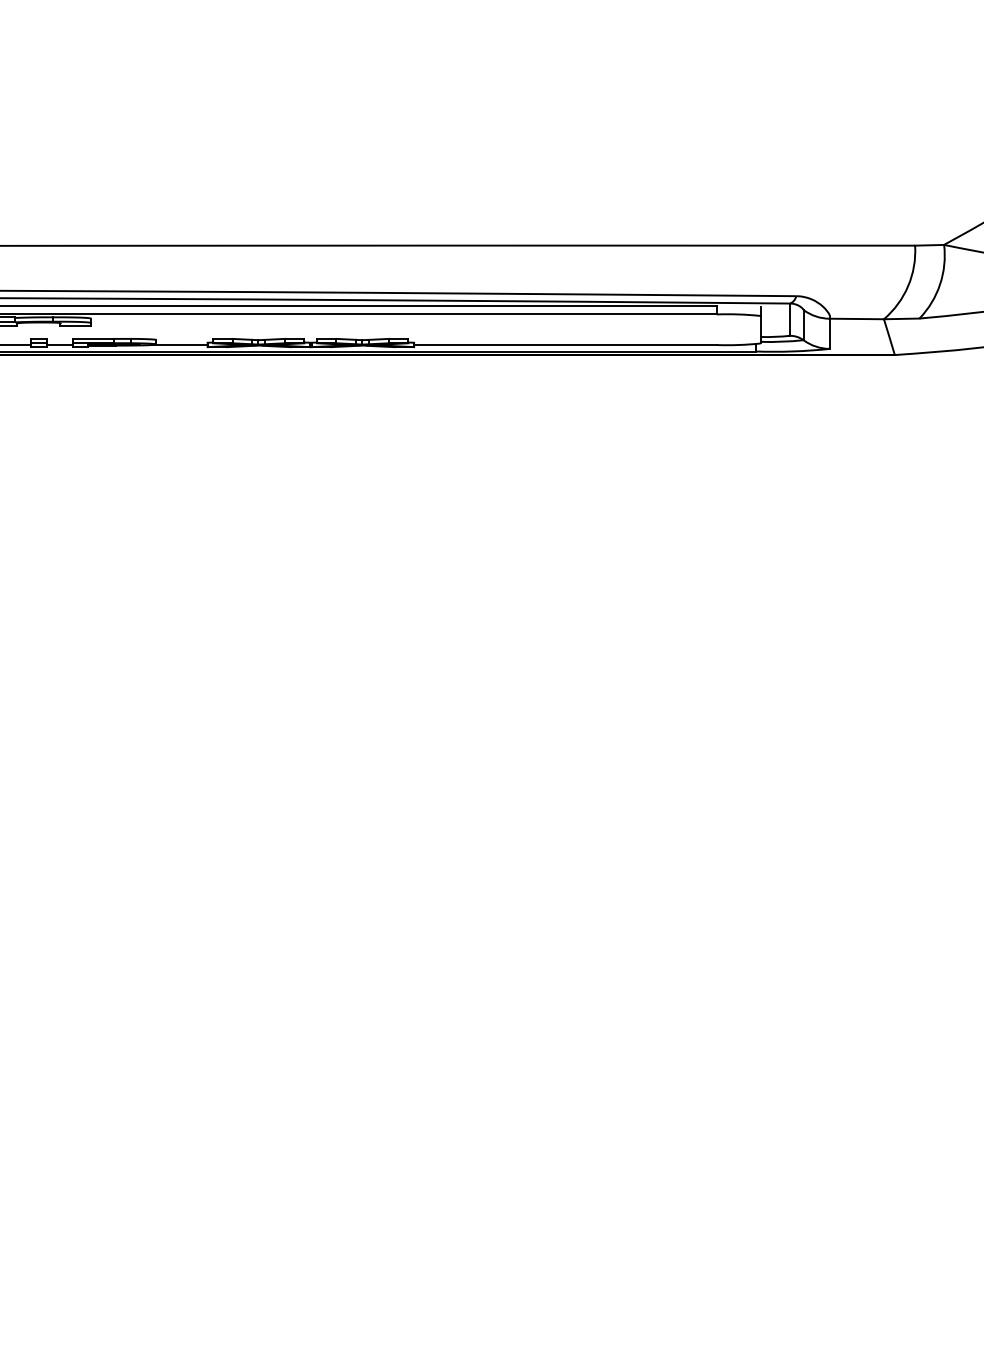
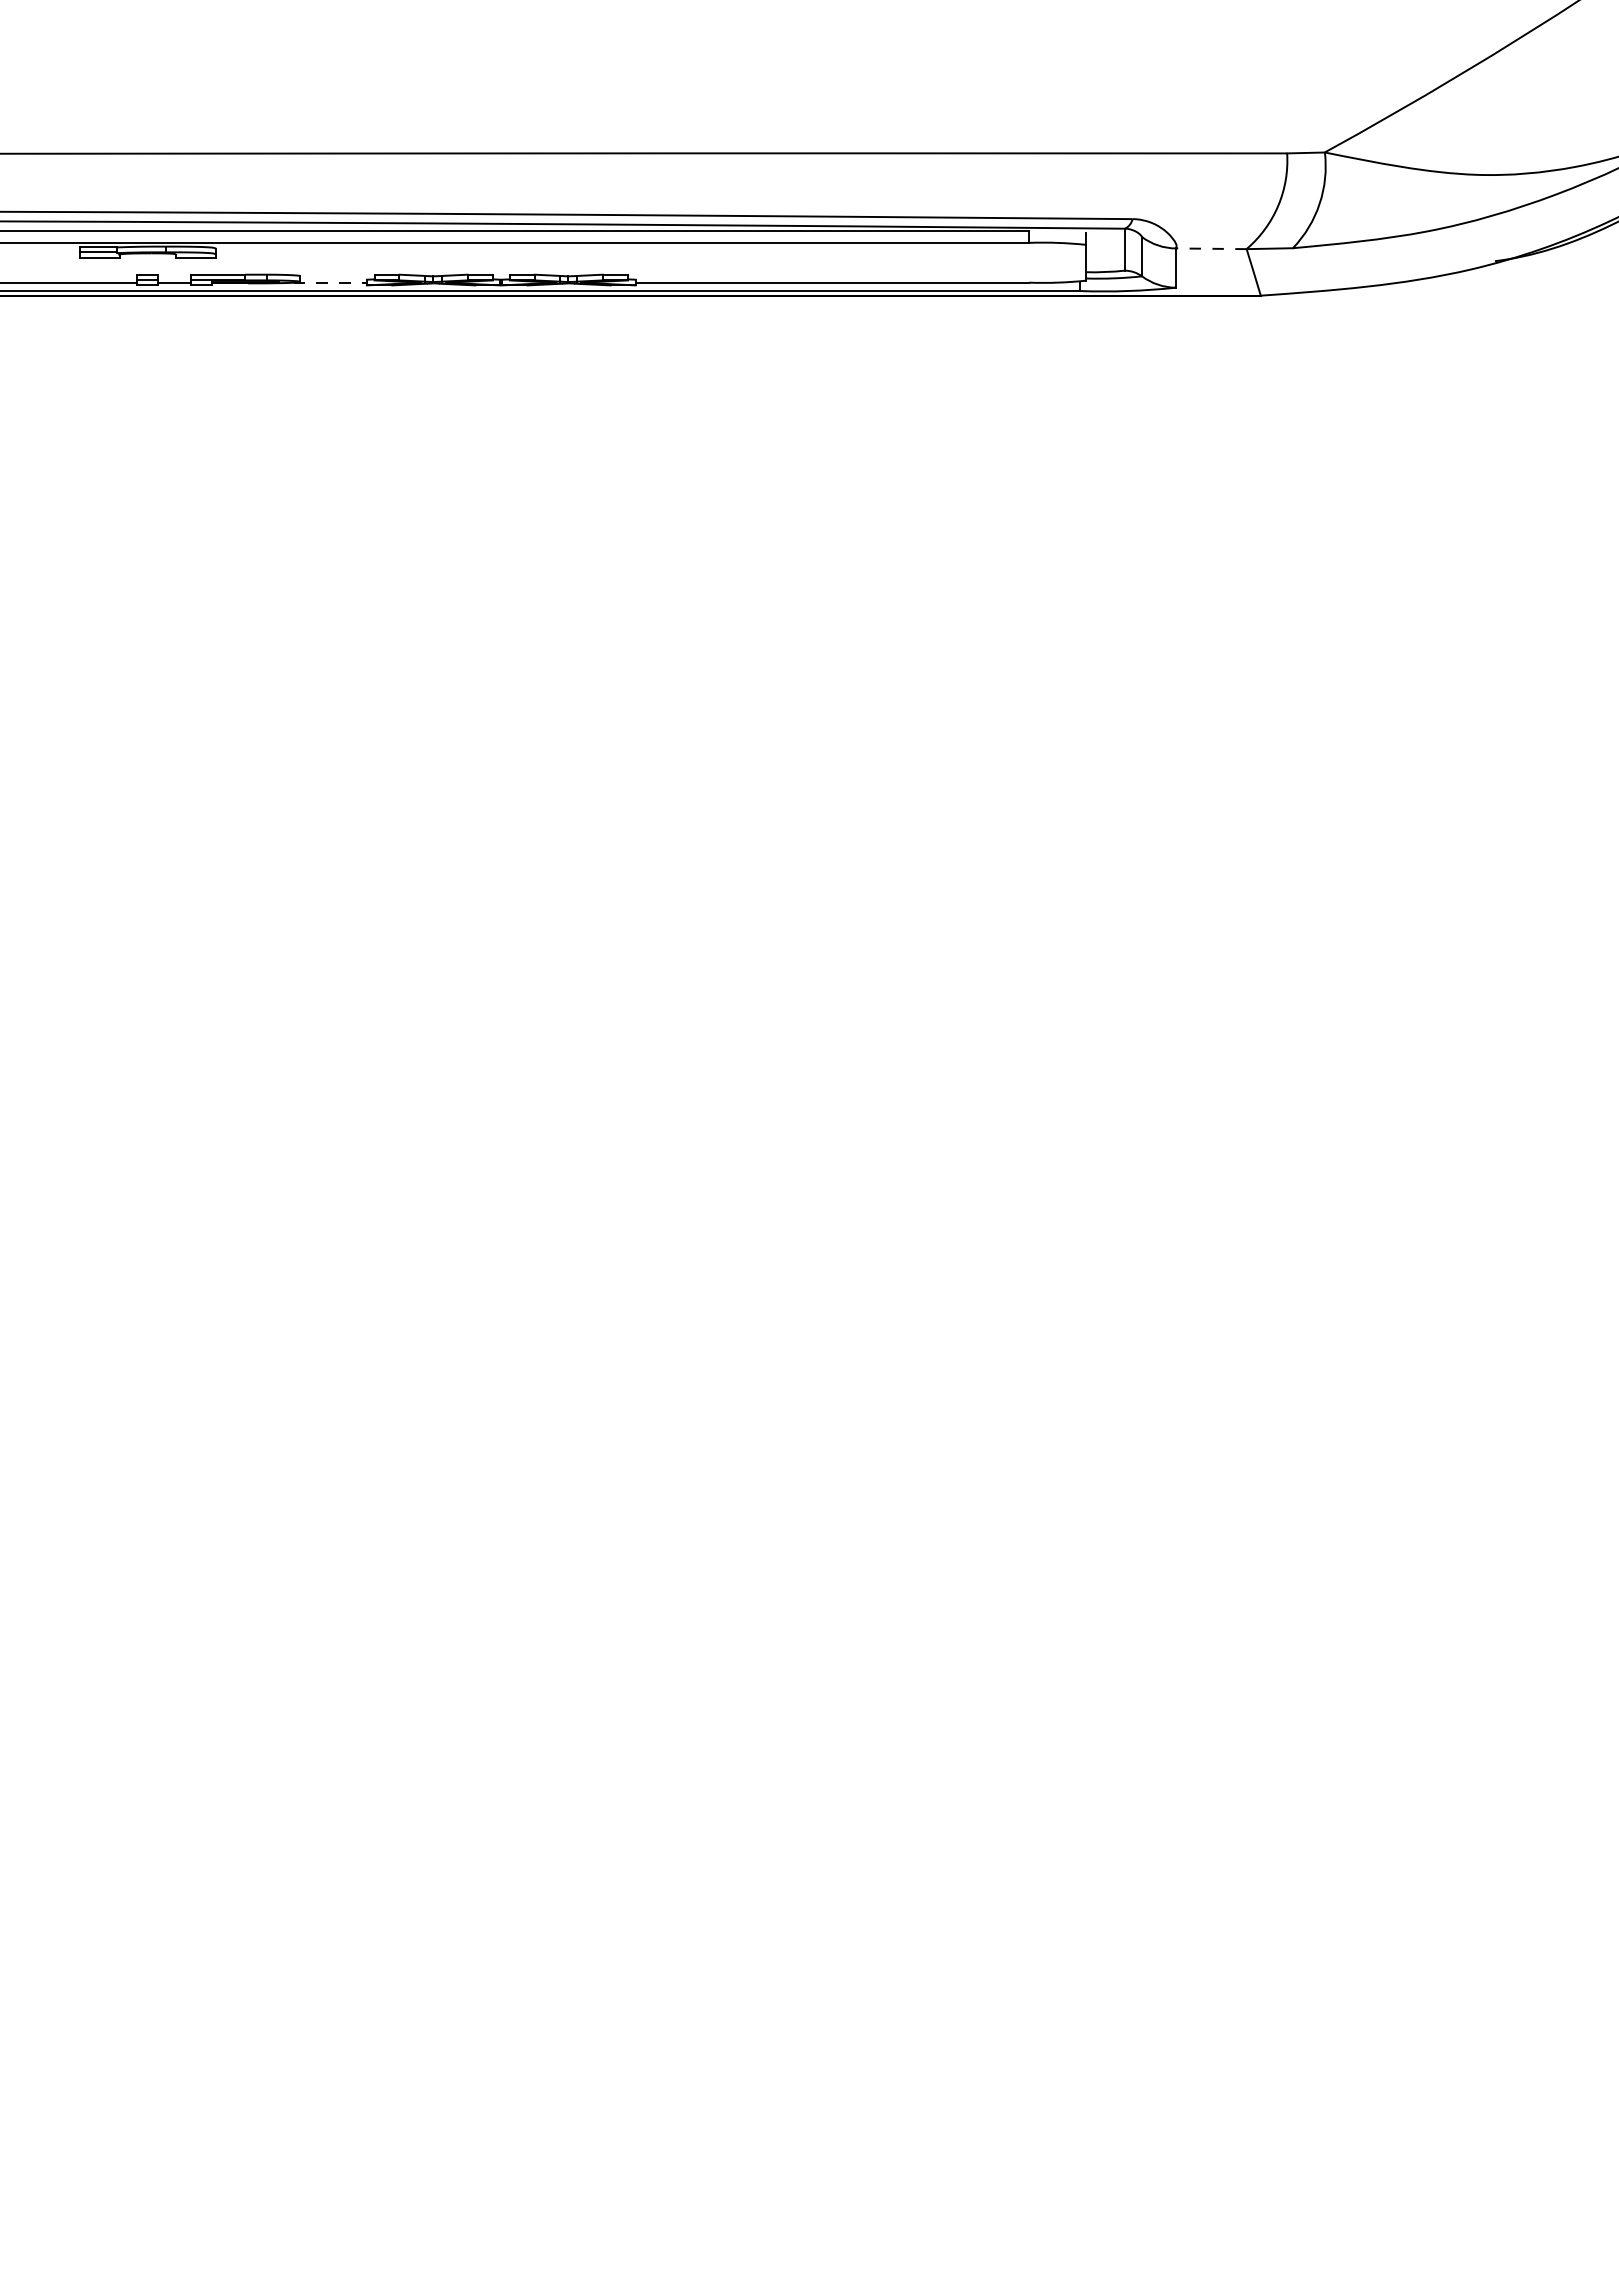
line: (856, 318) -> (1210, 248), solid -> dashed
line: (179, 344) -> (330, 282), solid -> dashed

